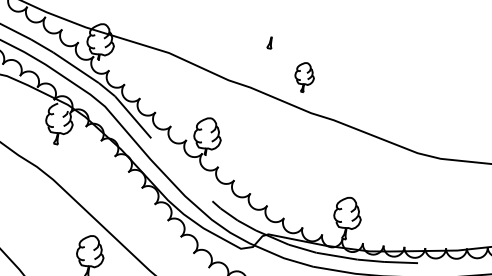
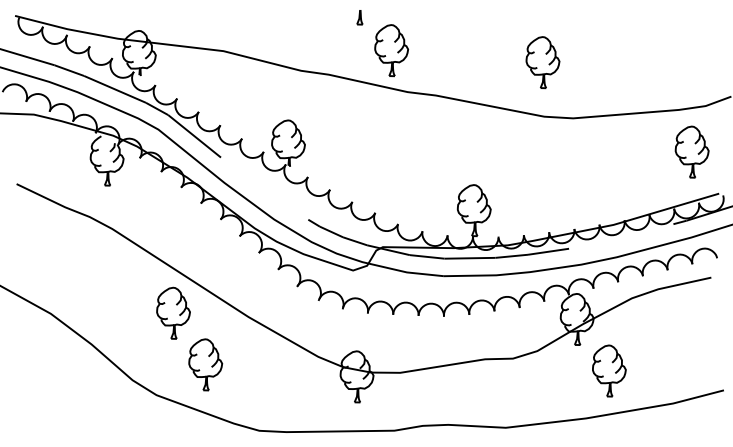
part: (269, 42) -> (359, 17), moved
part: (304, 77) -> (391, 50), size x1.43
part: (424, 109) -> (542, 62), added

